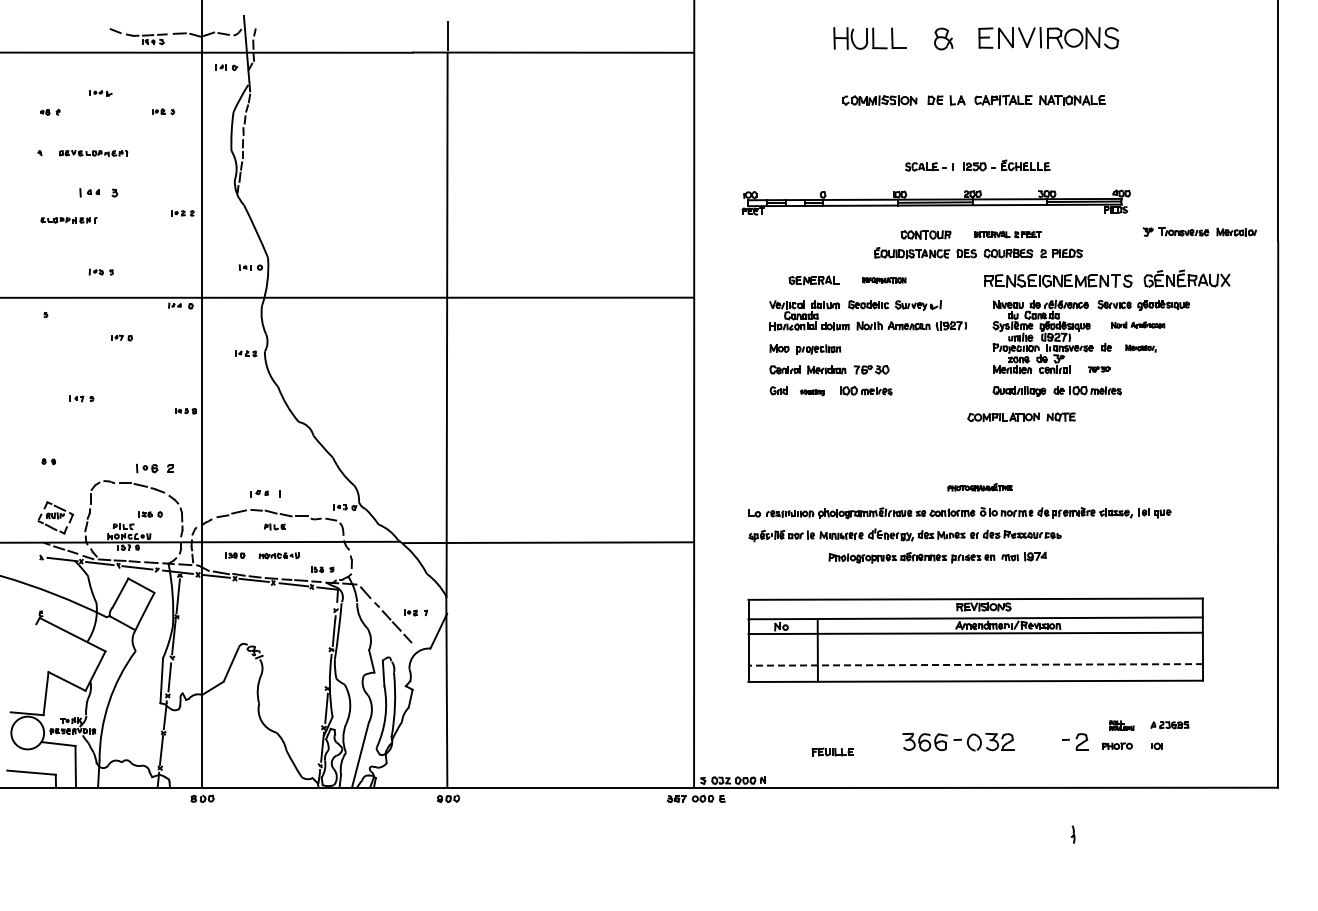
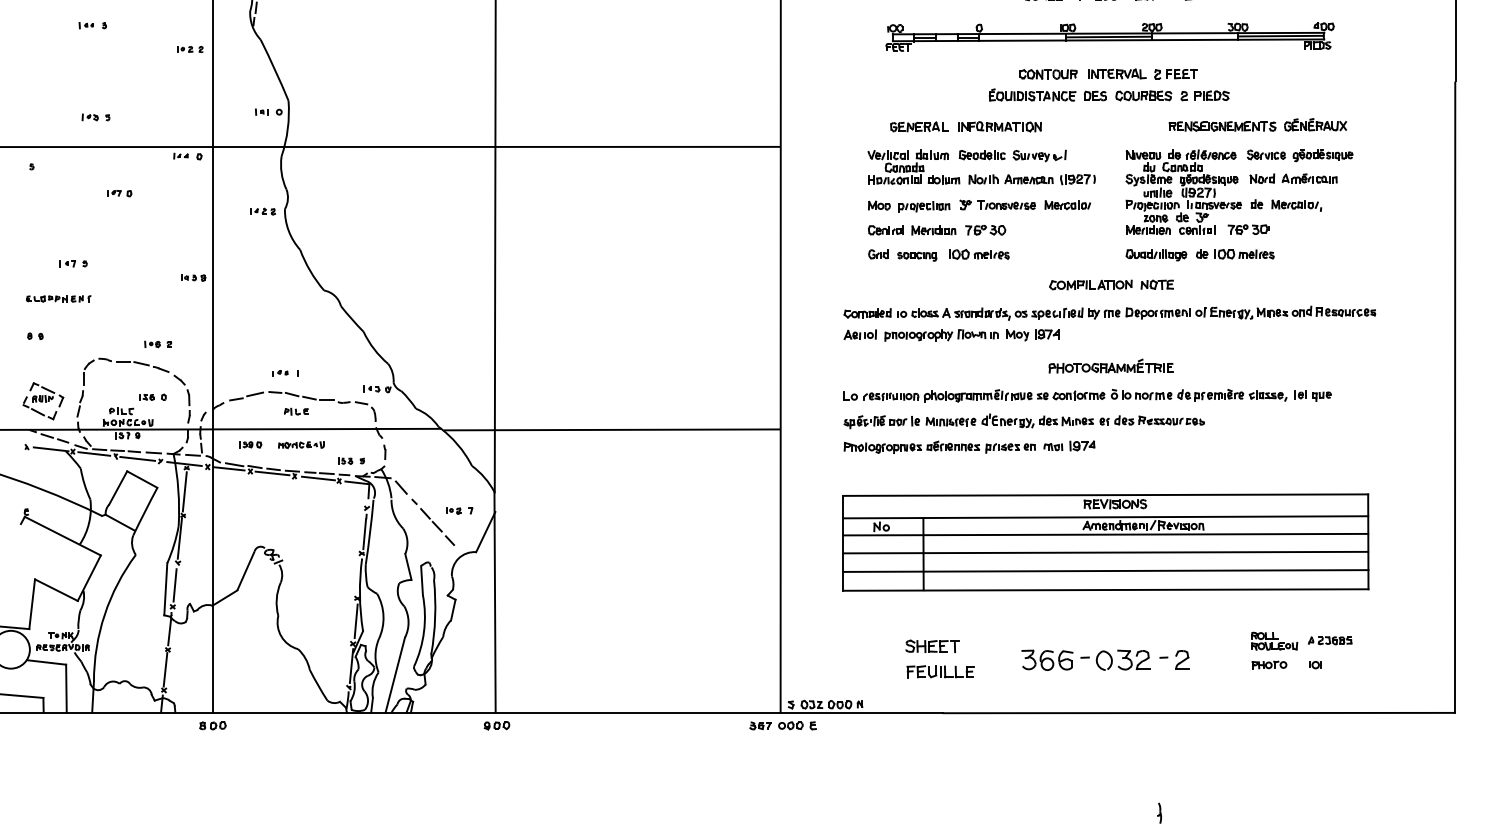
part: (98, 192) -> (92, 25), size x0.62
part: (935, 202) -> (1109, 36), moved
part: (68, 220) -> (58, 299), moved
part: (1199, 231) -> (1024, 204), moved
part: (1007, 234) -> (1142, 73), size x1.43
part: (1107, 278) -> (1258, 124), size x0.62
part: (884, 280) -> (1000, 127), size x1.67
part: (1137, 324) -> (1292, 177), size x1.43
part: (1140, 348) -> (1296, 205), size x1.43
part: (1099, 369) -> (1248, 229), size x1.67
part: (812, 392) -> (917, 256), size x1.43
part: (1021, 416) -> (1111, 284), moved
part: (978, 450) -> (1109, 323), added
part: (155, 468) -> (158, 344), size x0.62
part: (980, 486) -> (1111, 364), size x1.67
part: (265, 493) -> (285, 373), size x0.71
part: (937, 557) -> (969, 446), moved
line: (975, 648) -> (1105, 552), added
line: (975, 664) -> (1105, 570), dashed -> solid
part: (1121, 725) -> (1274, 641), size x1.67
part: (825, 729) -> (932, 645), added
part: (1075, 741) -> (1174, 659), moved
part: (832, 751) -> (940, 671), size x1.43
part: (1072, 834) -> (1158, 813), moved

